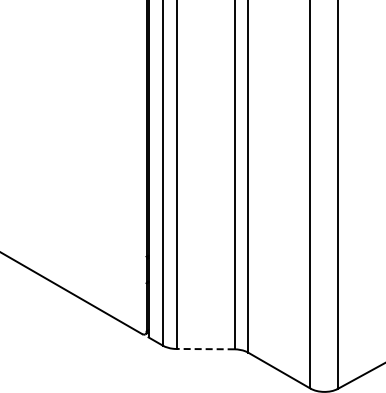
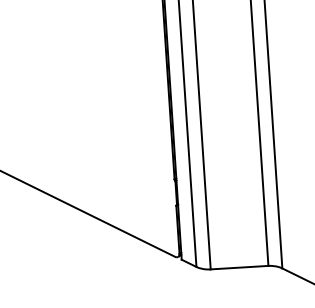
line: (205, 349) -> (239, 268), dashed -> solid

